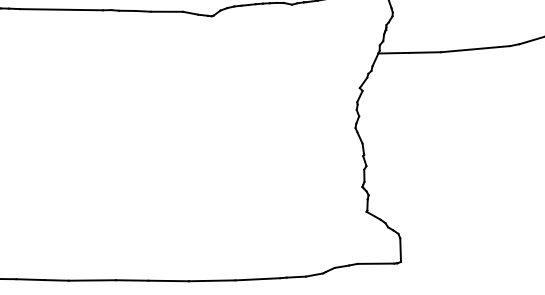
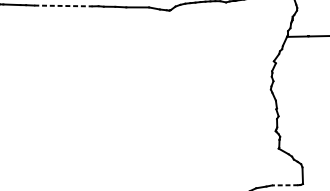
line: (62, 9) -> (64, 5), solid -> dashed
line: (375, 263) -> (285, 185), solid -> dashed

